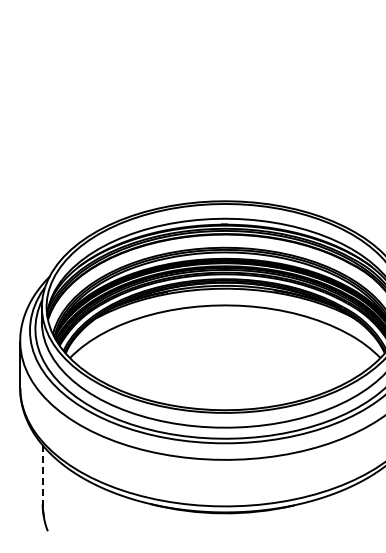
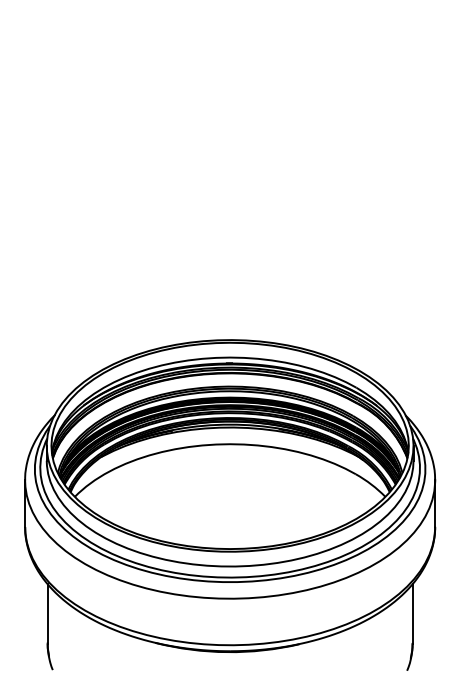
line: (42, 474) -> (47, 613), dashed -> solid

